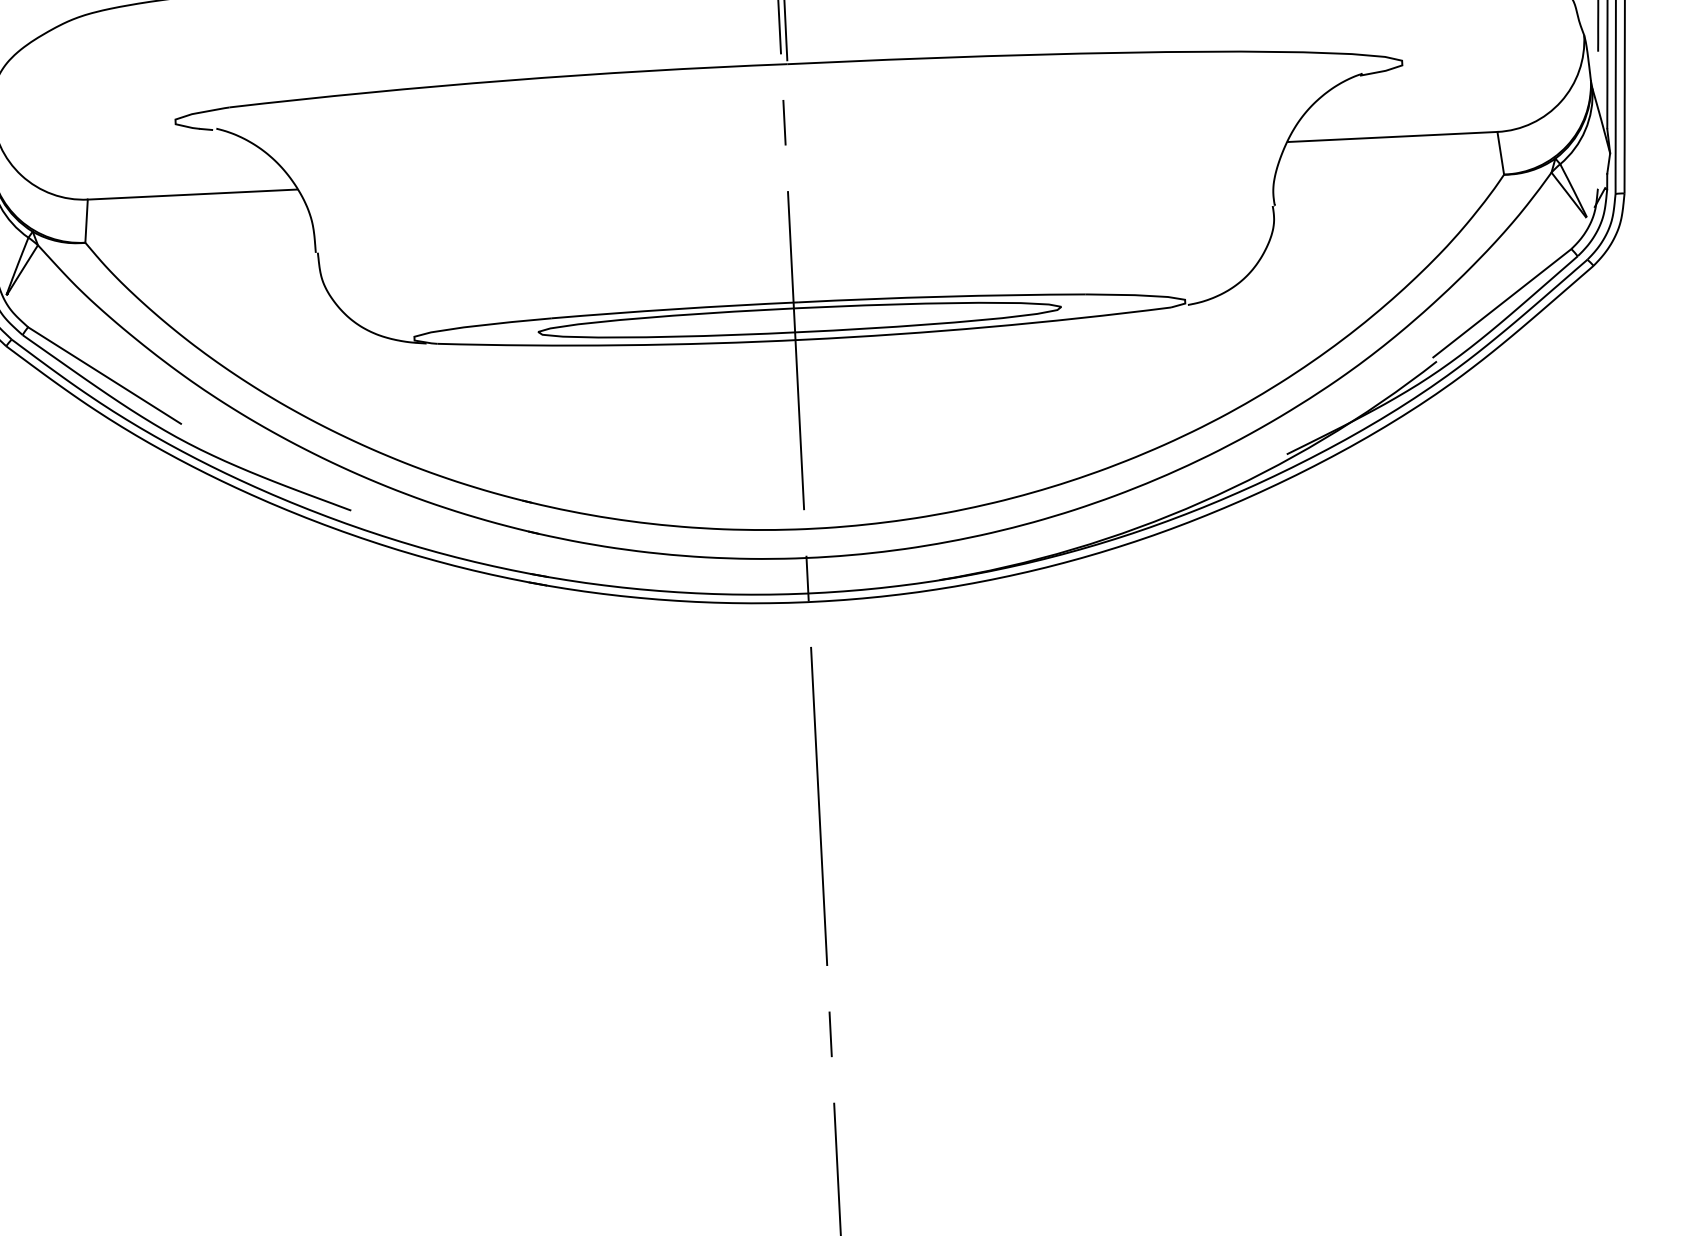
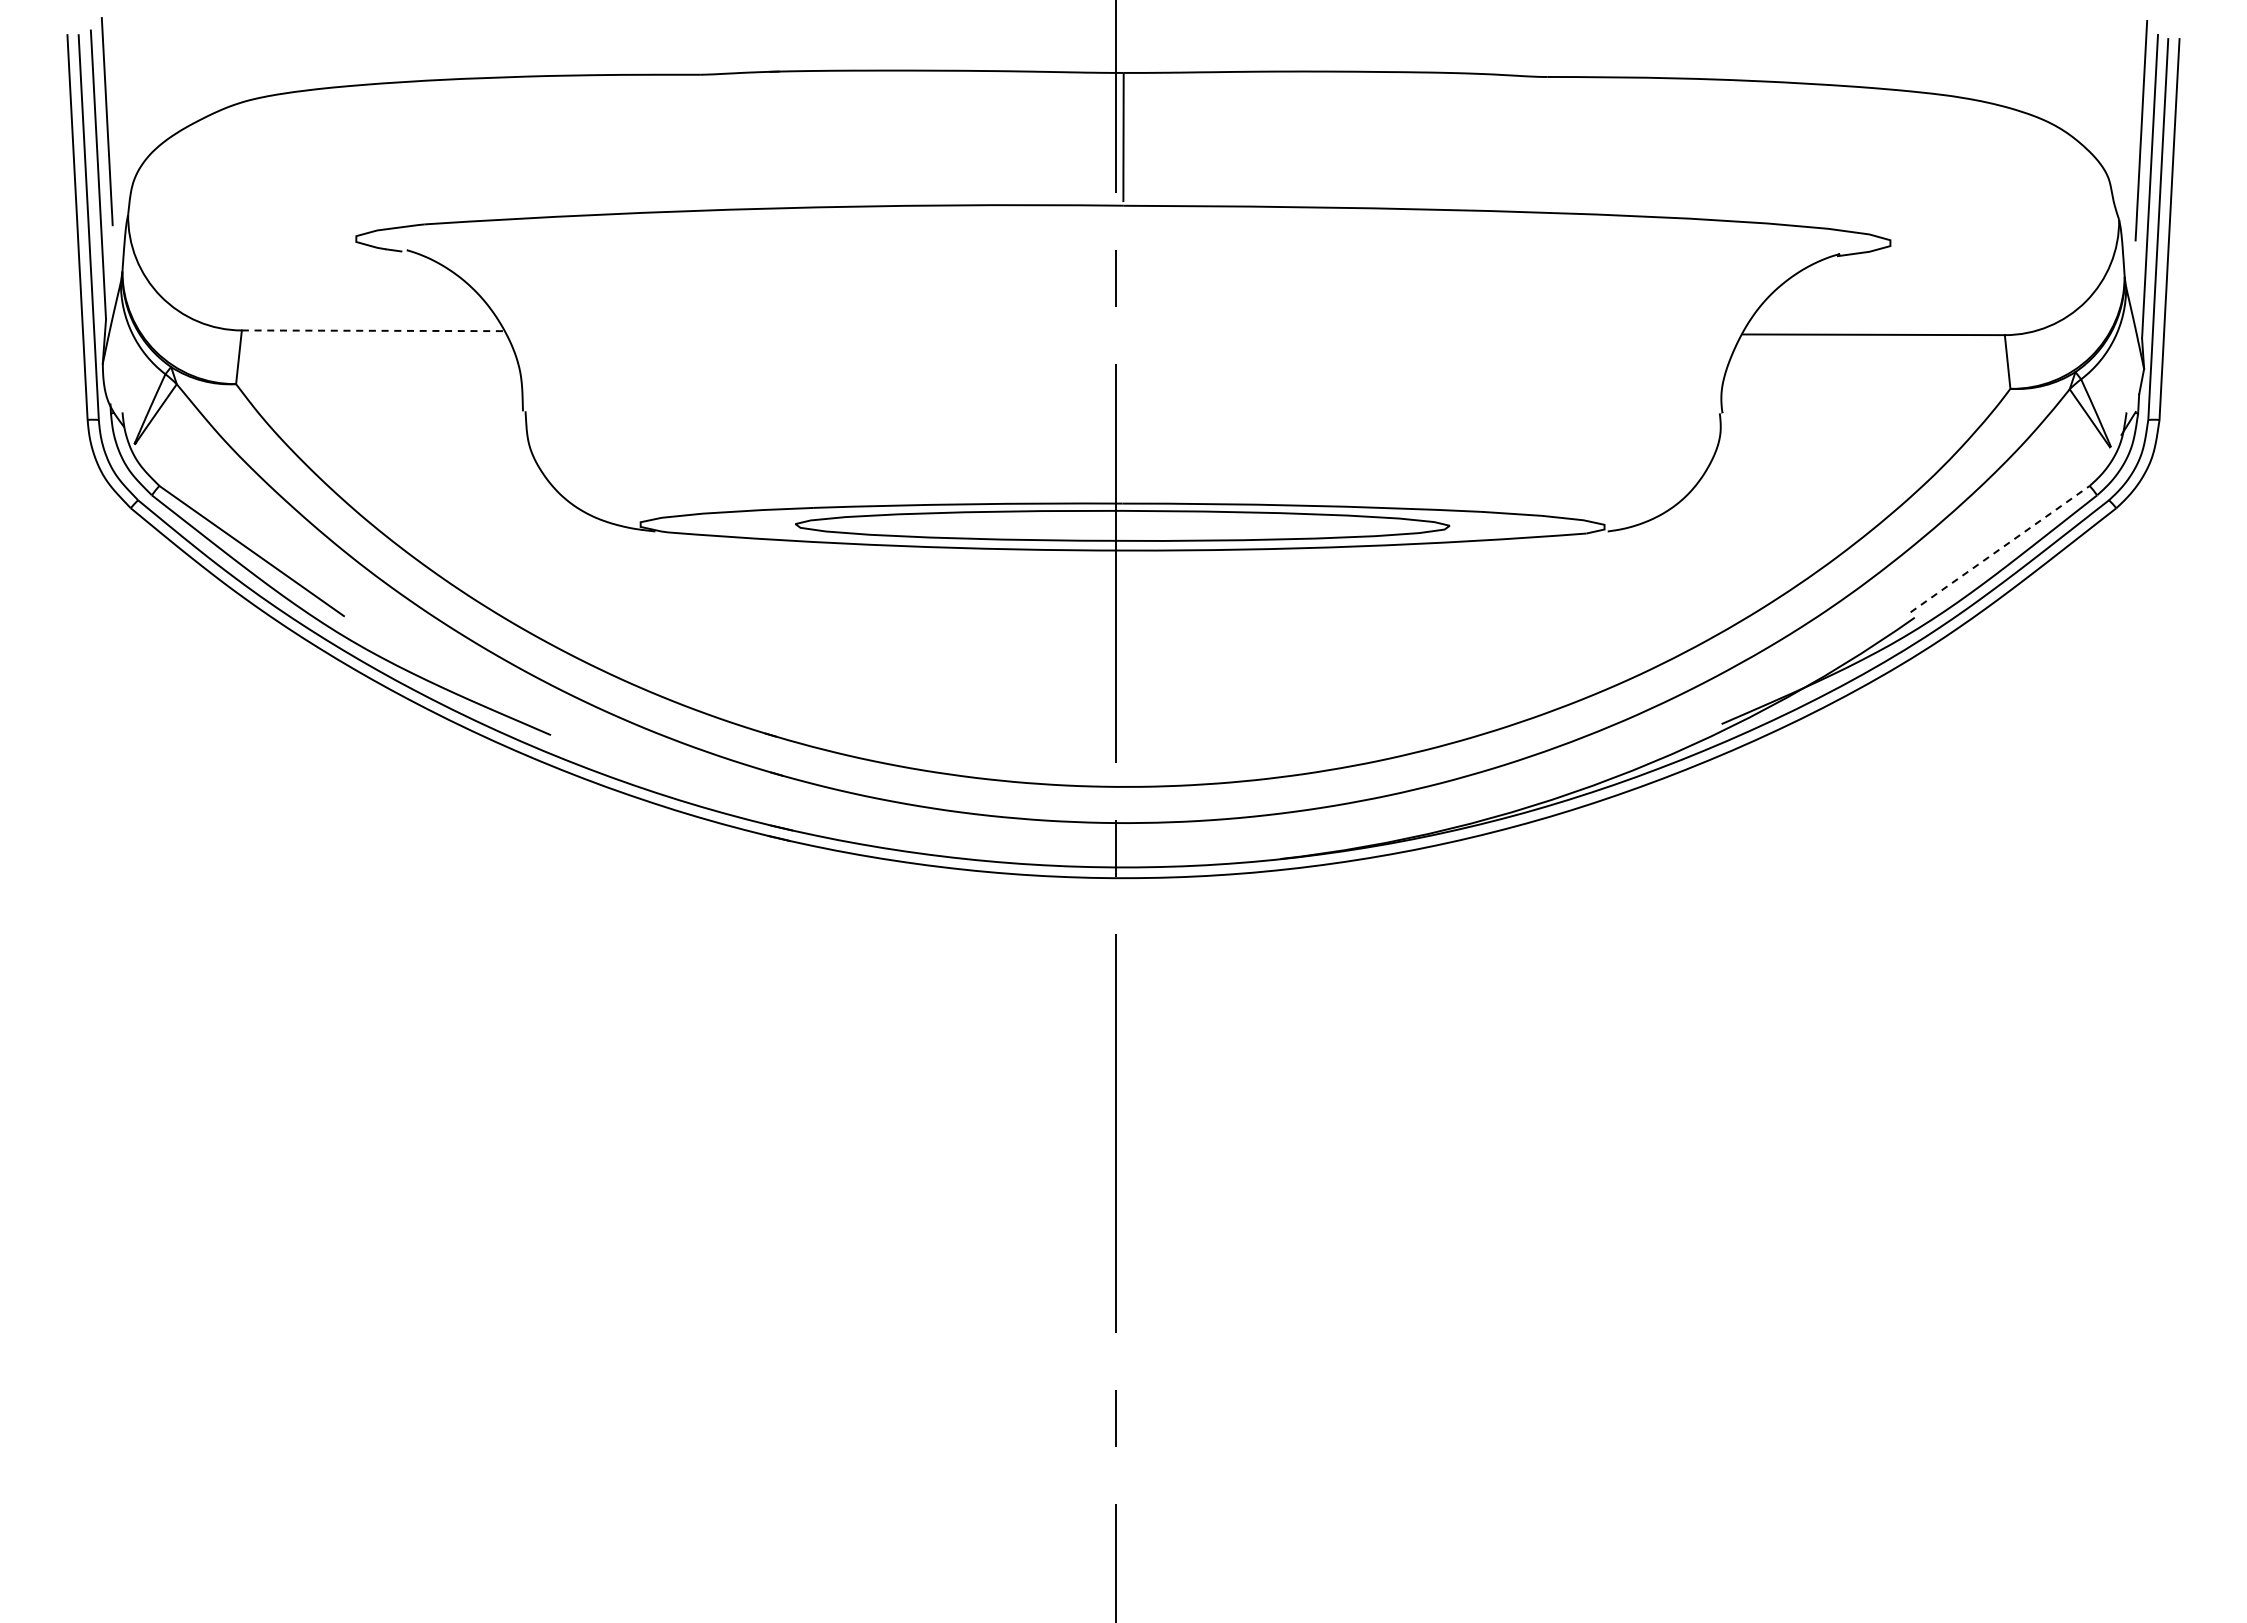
line: (192, 194) -> (372, 330), solid -> dashed
line: (1502, 303) -> (2000, 549), solid -> dashed

